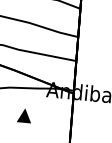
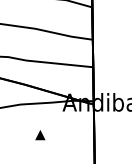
part: (24, 116) -> (40, 135), size x0.62

